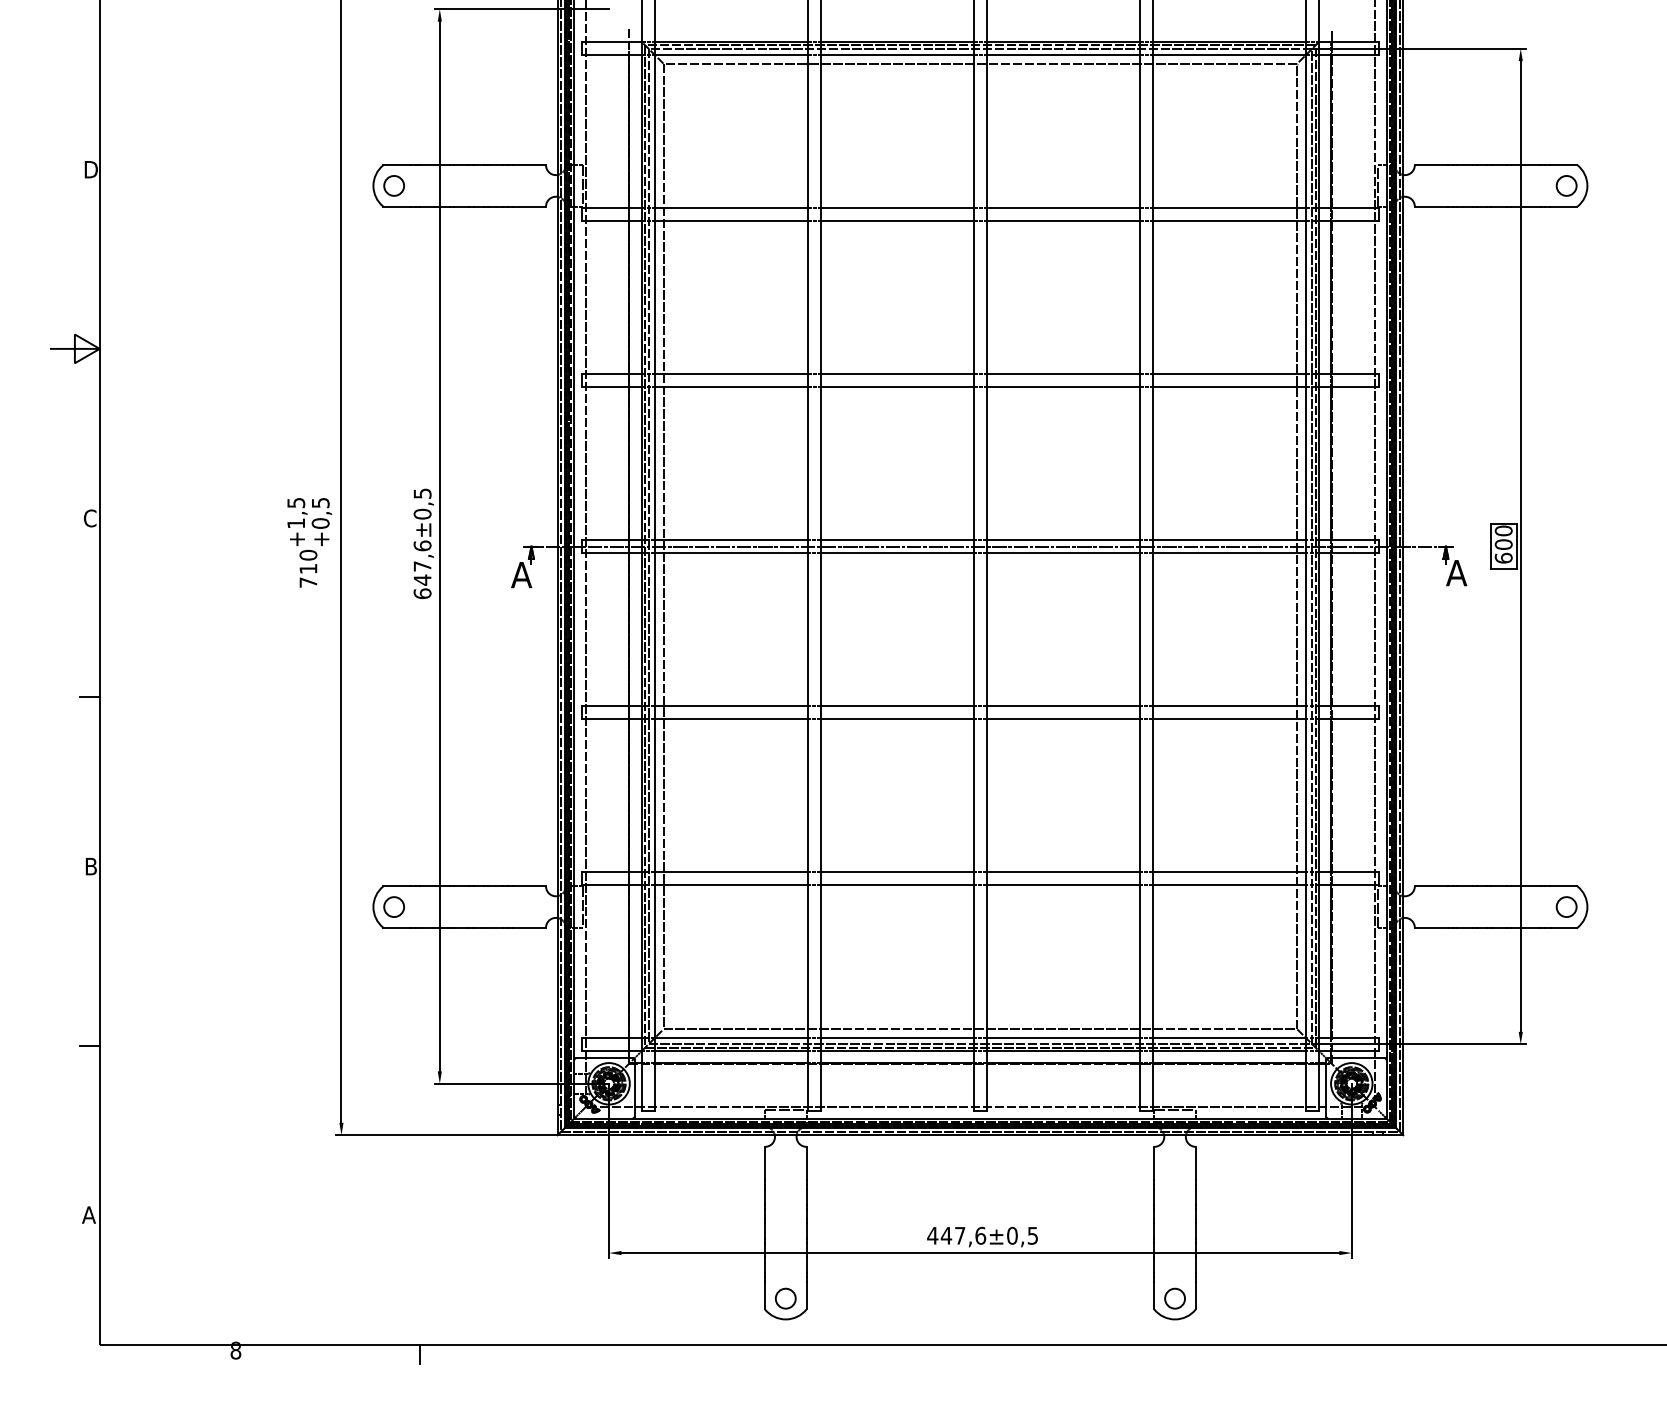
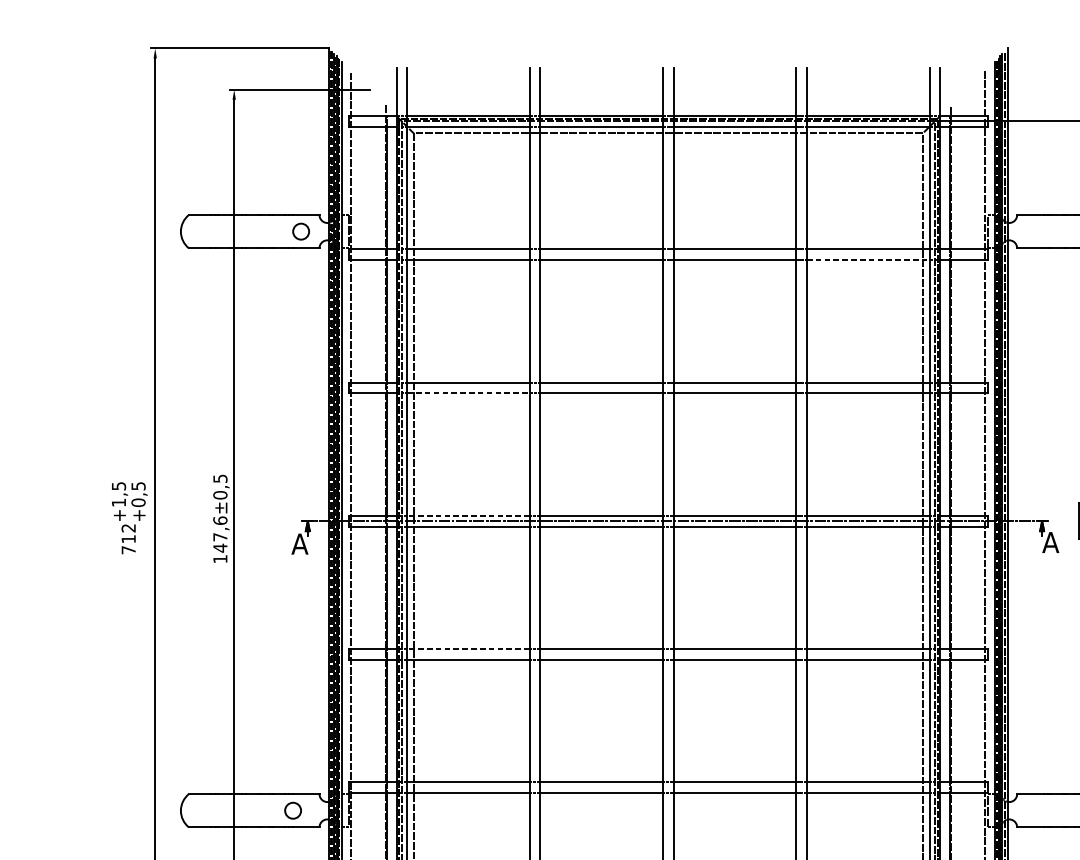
circle: (393, 185) -> (300, 231), moved
line: (1229, 221) -> (868, 260), solid -> dashed
line: (732, 387) -> (469, 393), solid -> dashed
line: (731, 539) -> (468, 515), solid -> dashed
text: (308, 554) -> (128, 527), 710 -> 712
text: (422, 593) -> (220, 558), 647,6 -> 147,6
line: (731, 705) -> (468, 648), solid -> dashed
circle: (393, 906) -> (292, 810), moved

